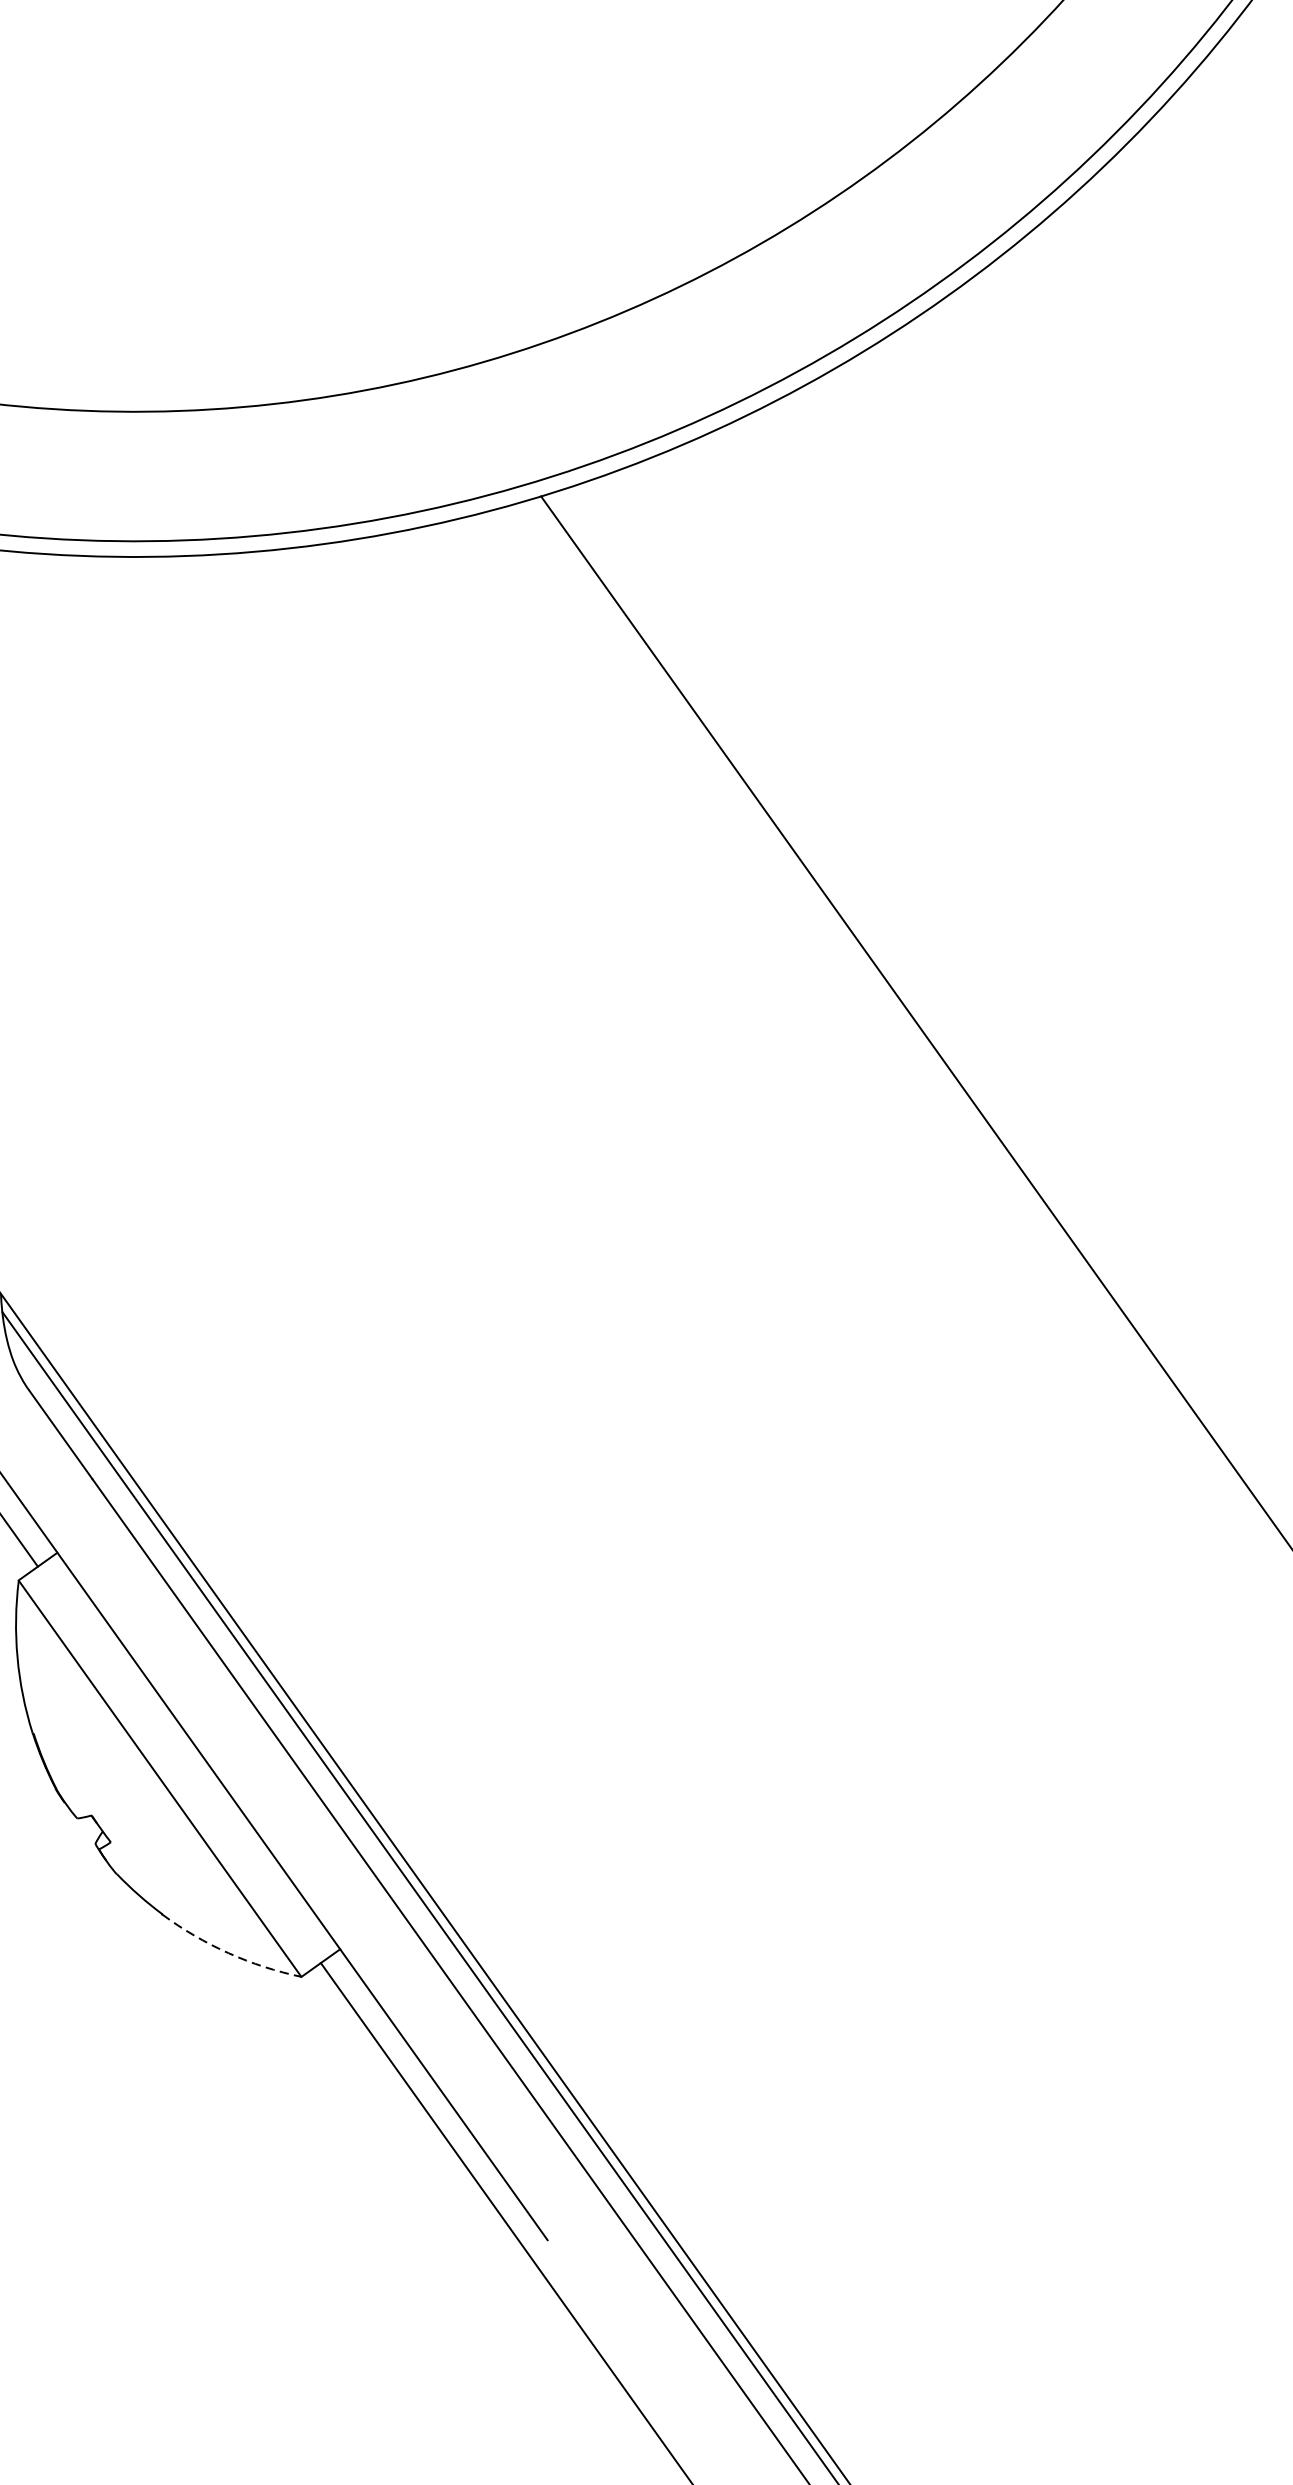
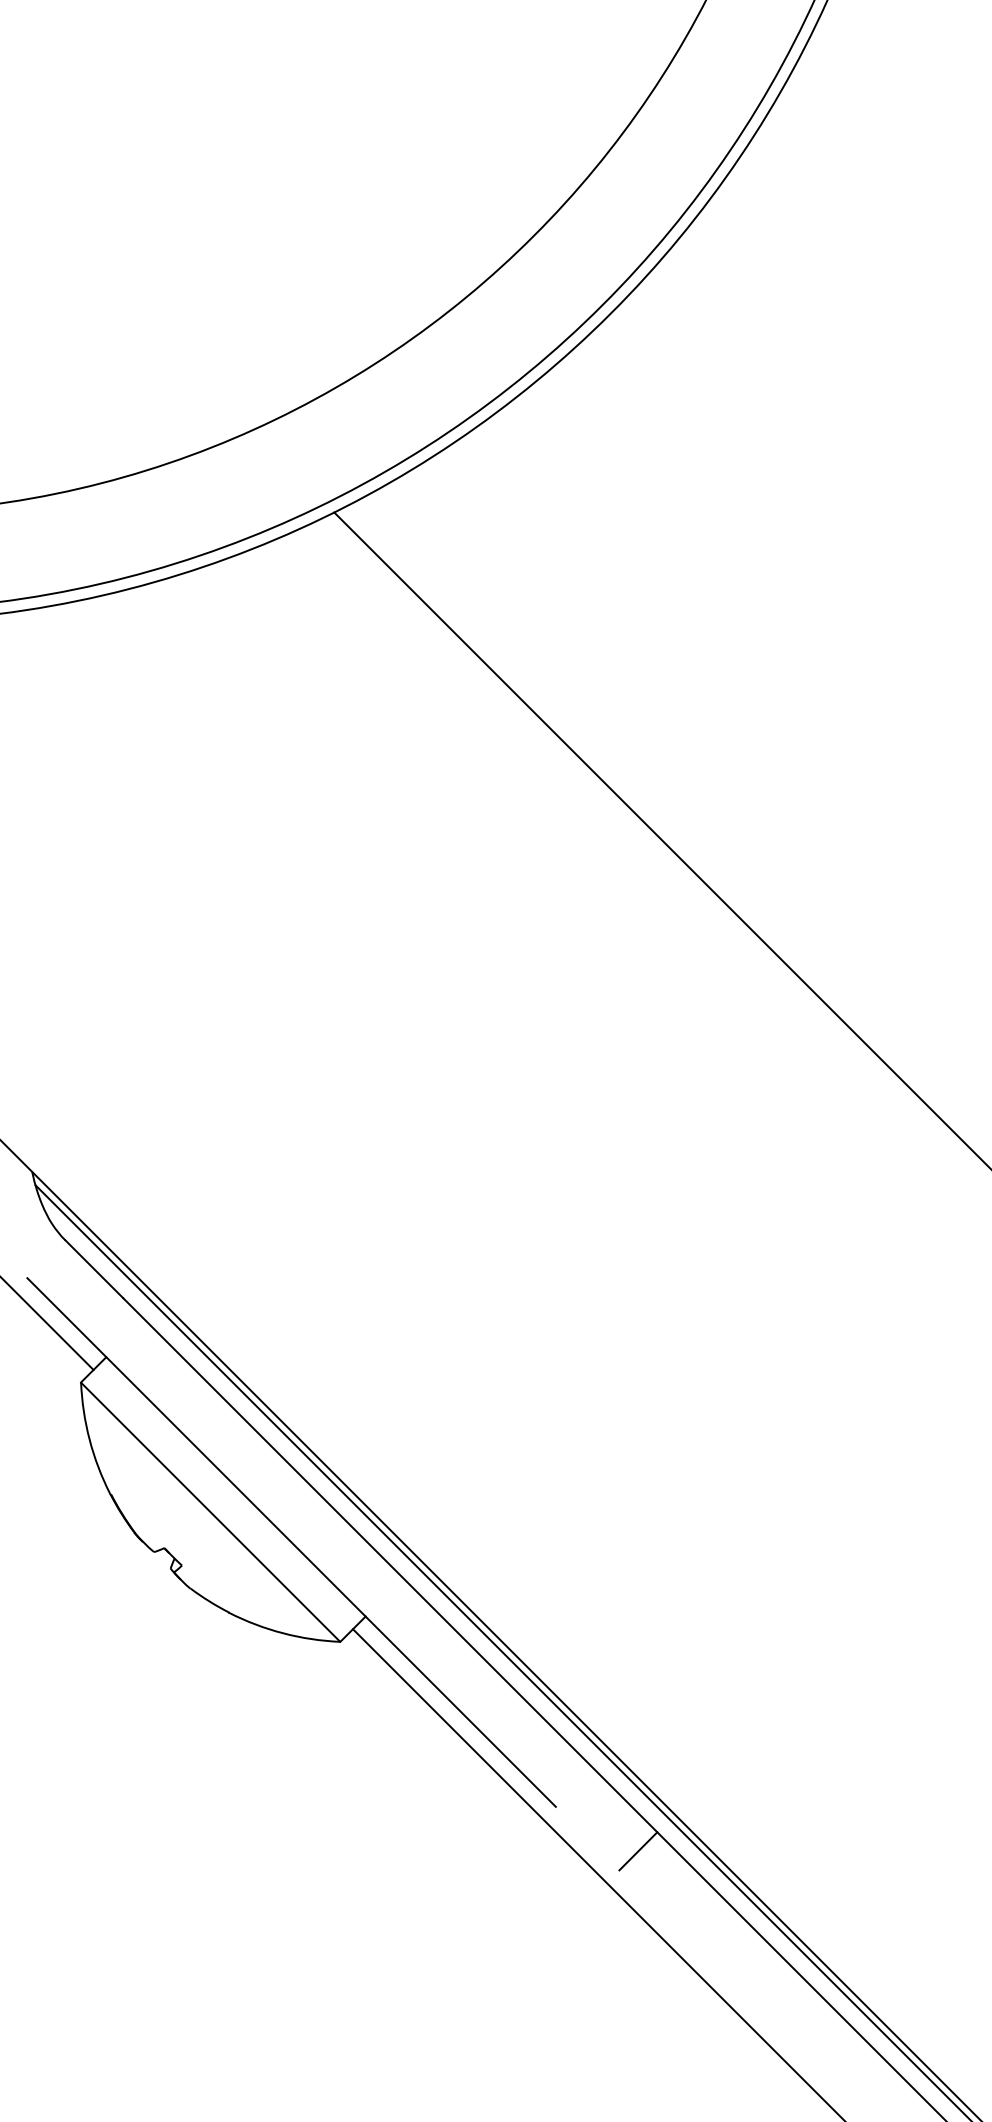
arc: (228, 1953) -> (283, 1633), dashed -> solid
line: (646, 2316) -> (638, 1851), added

